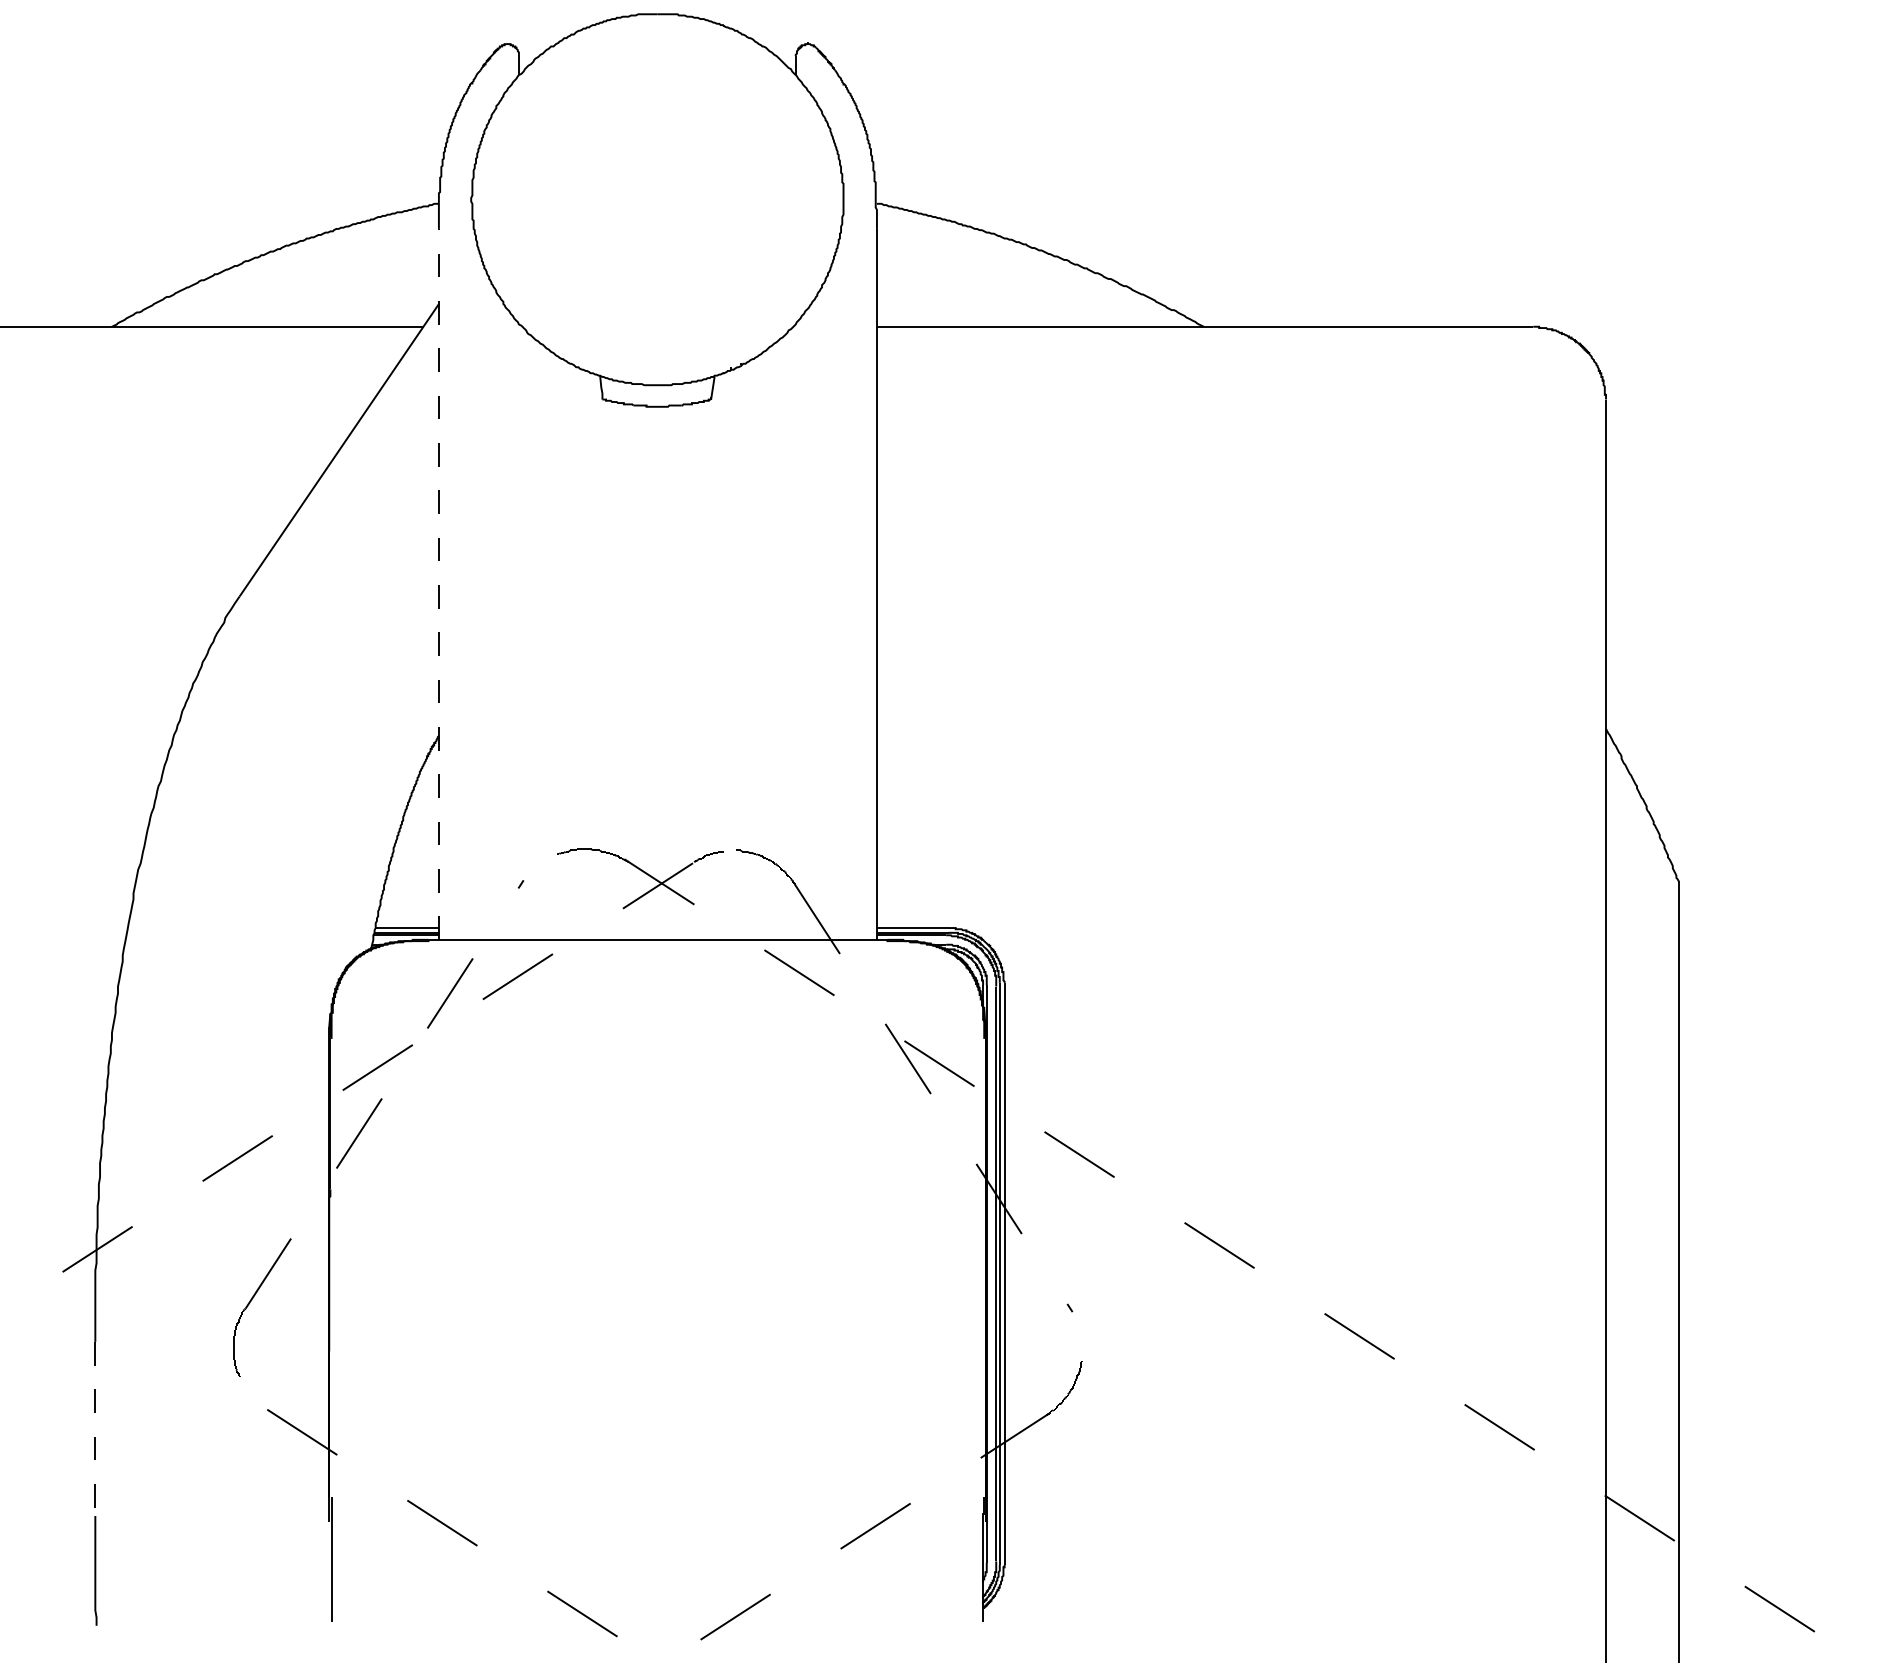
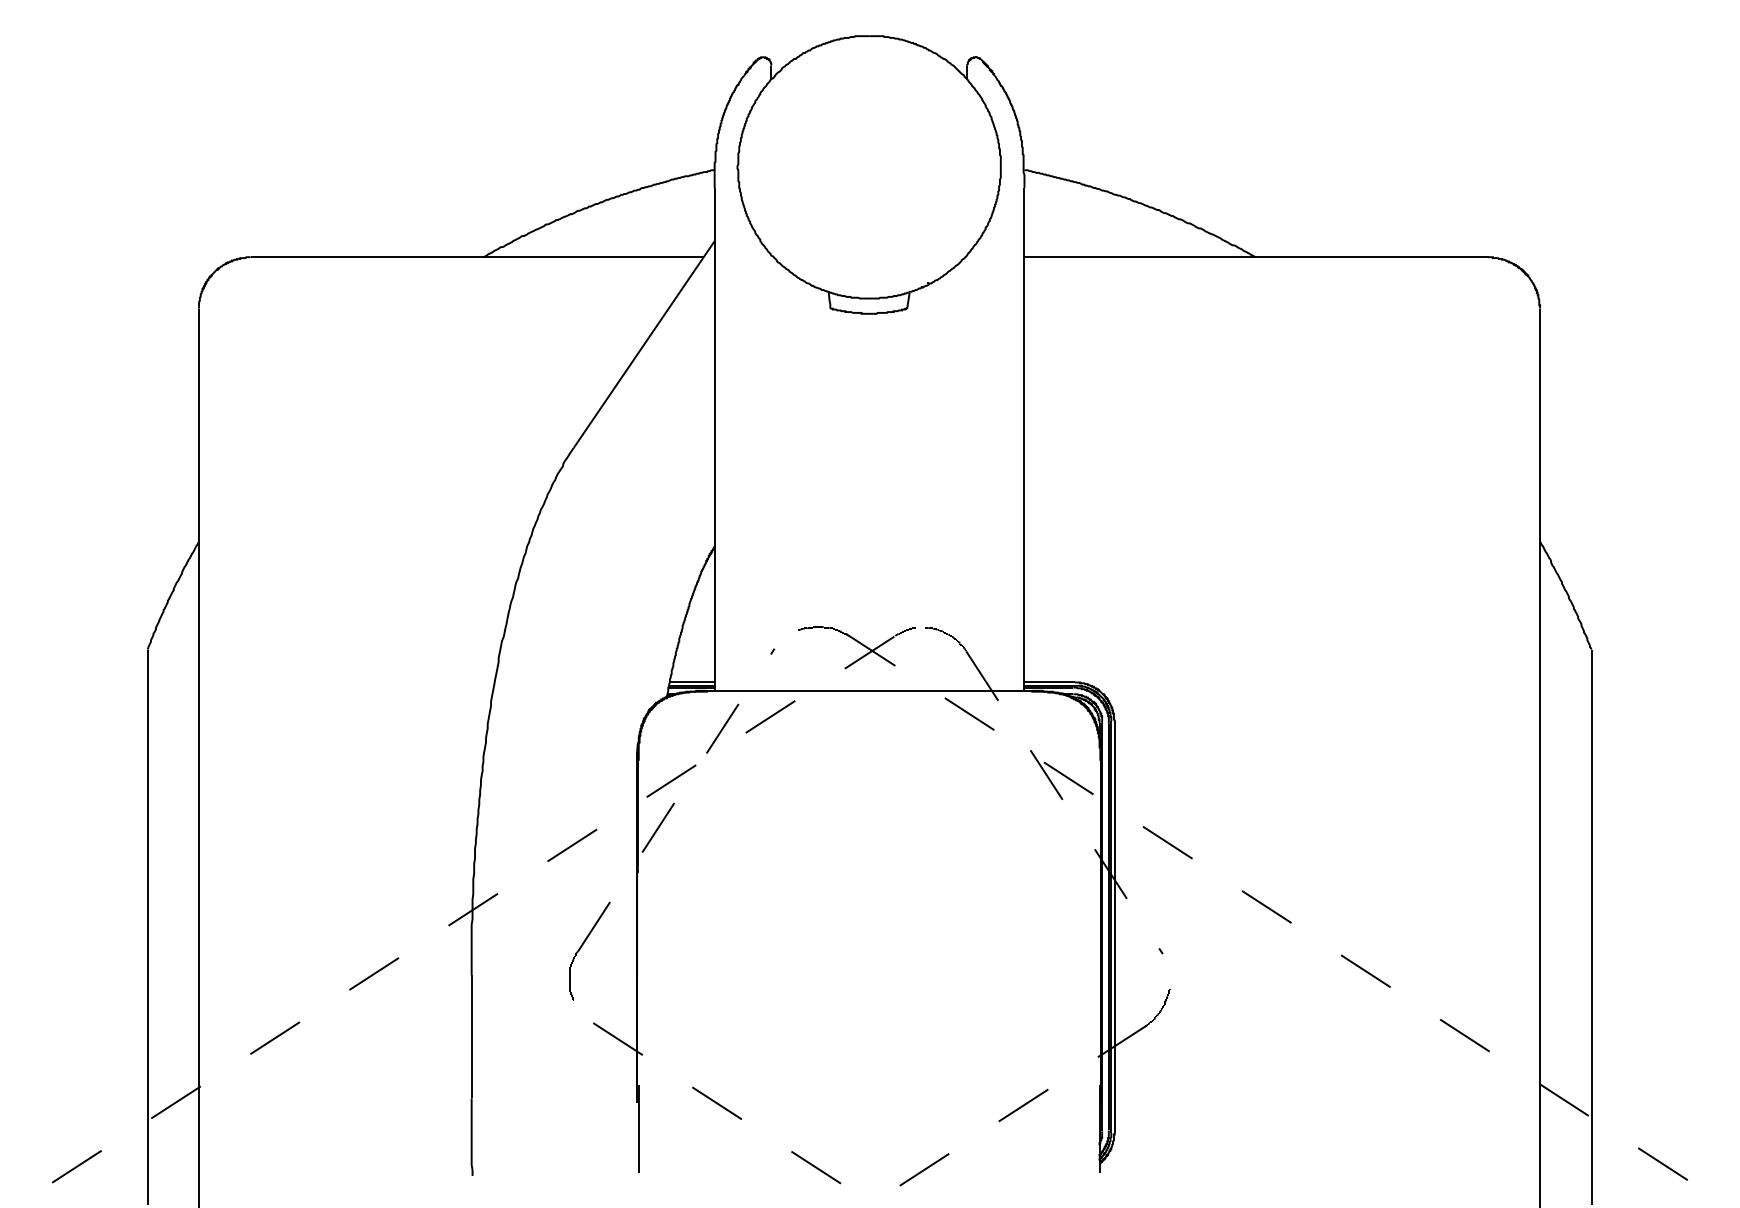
line: (438, 583) -> (714, 438), dashed -> solid
line: (95, 1428) -> (471, 1036), dashed -> solid

